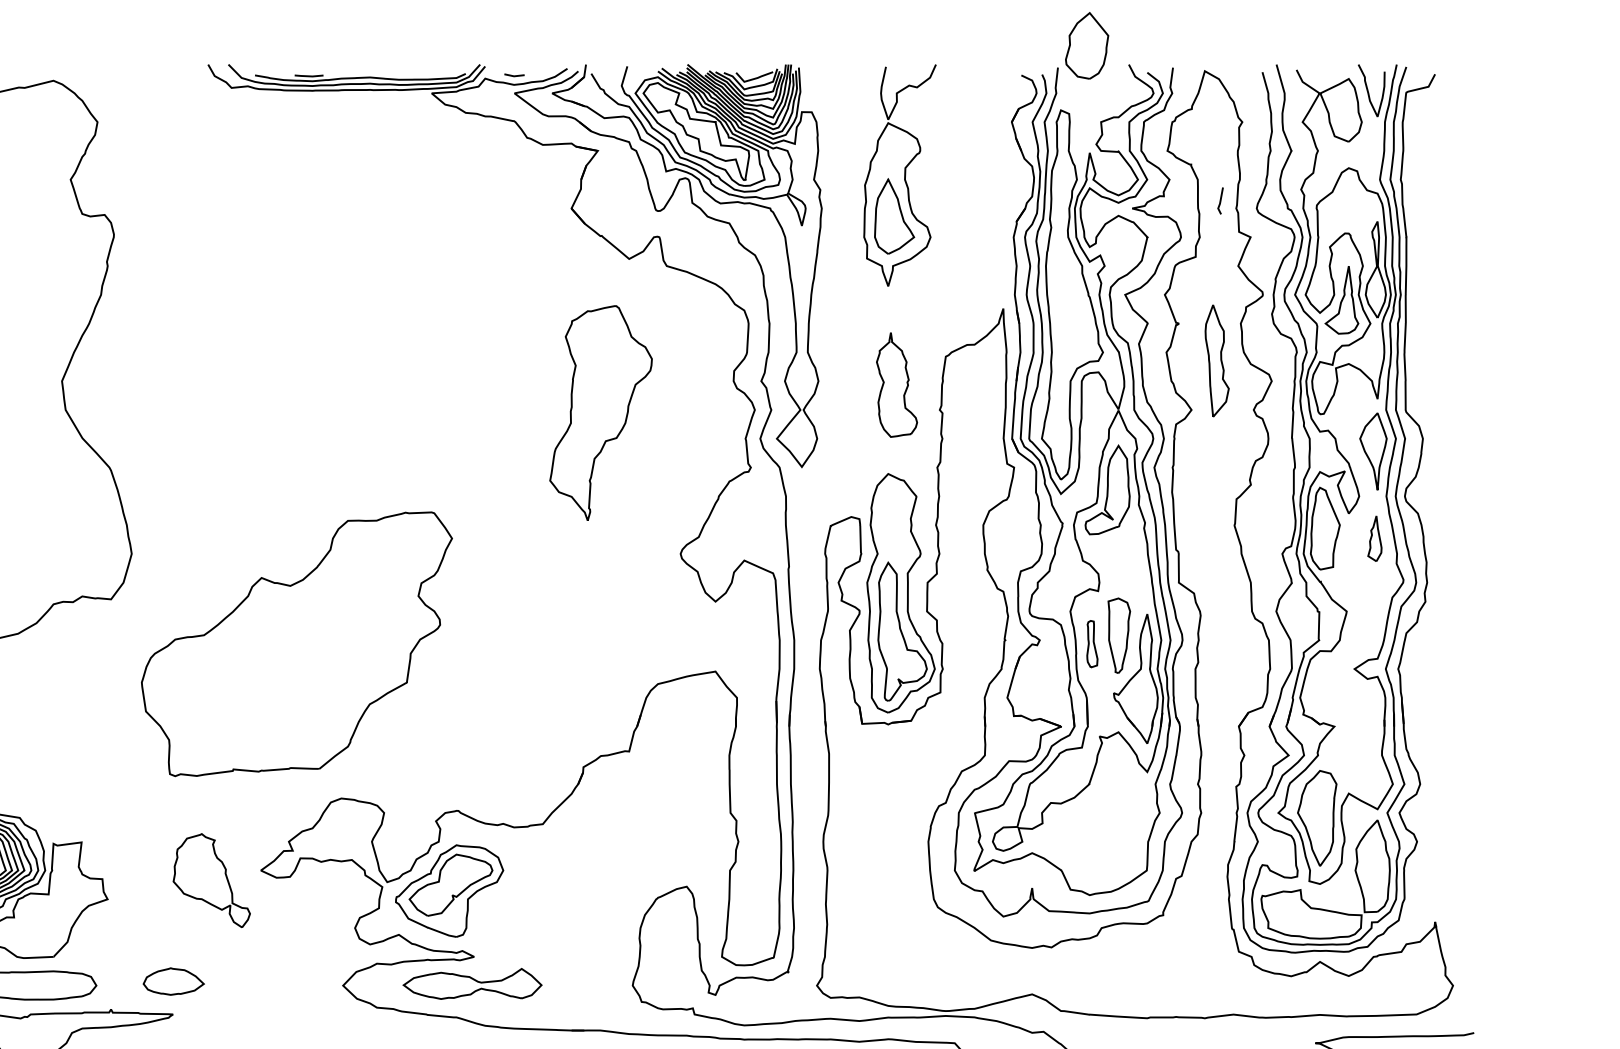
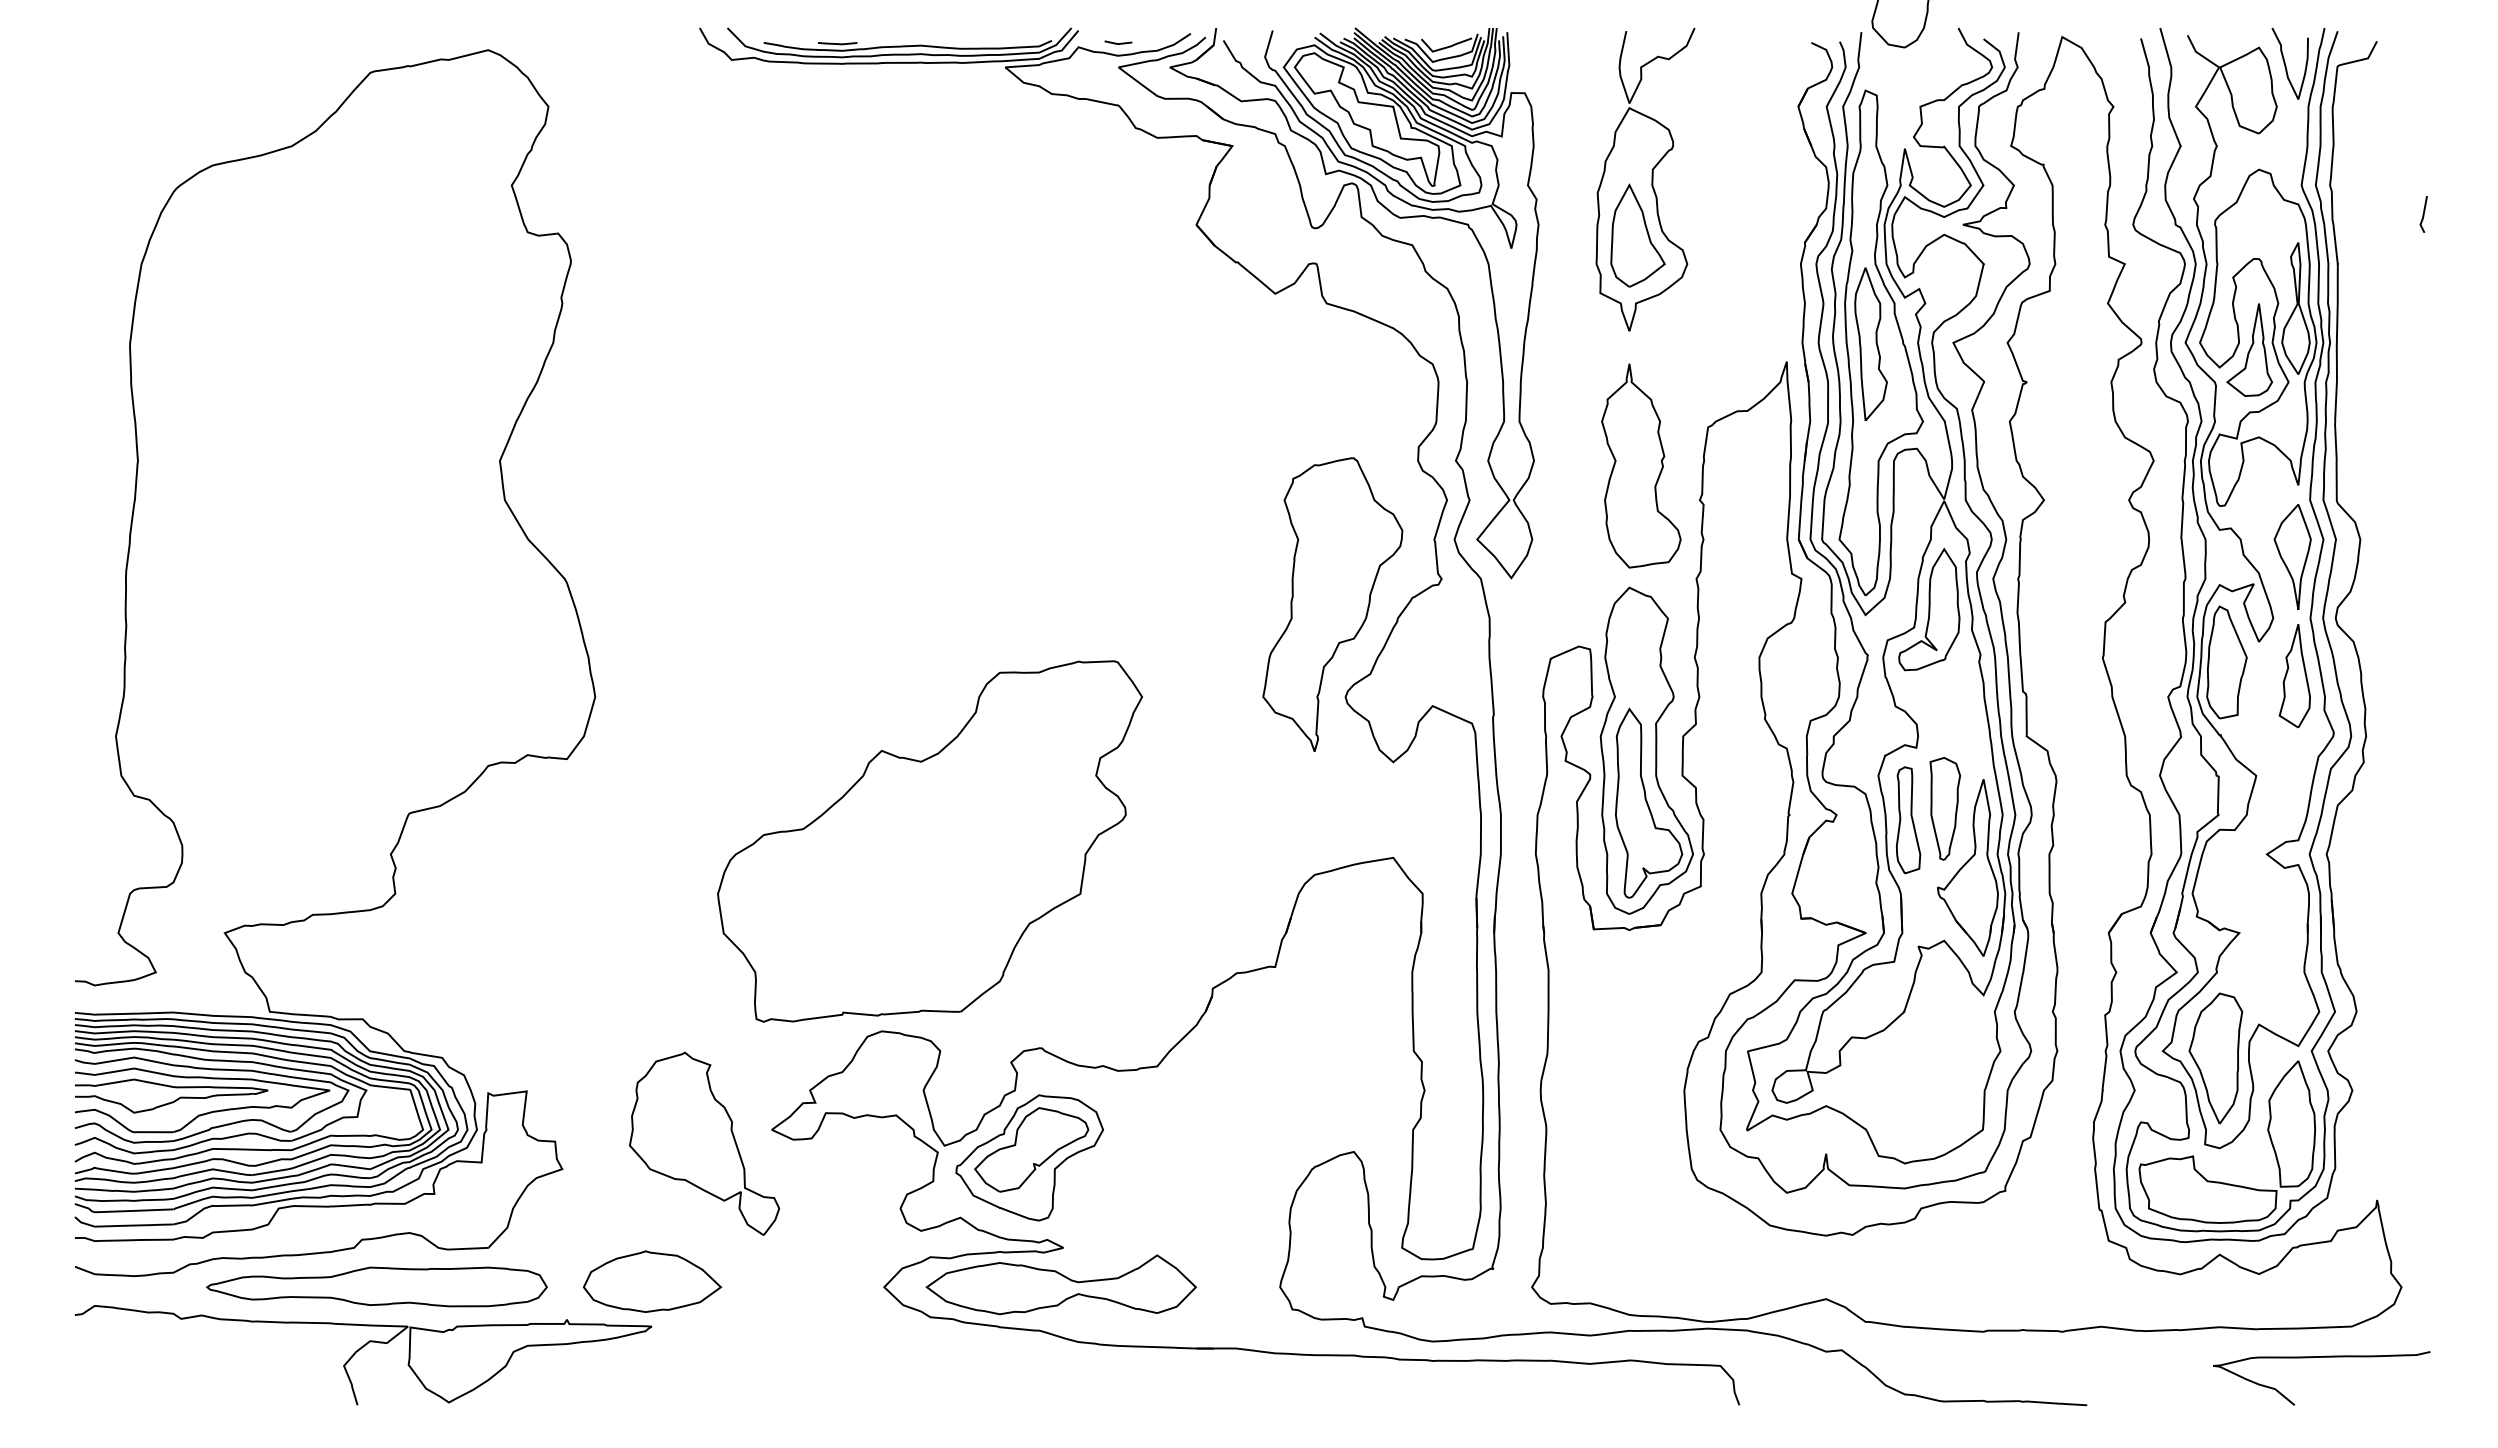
line: (1220, 200) -> (2423, 214), moved
part: (1216, 361) -> (1870, 344), moved
part: (897, 384) -> (1641, 465), size x1.43
part: (600, 413) -> (1332, 604), moved
part: (1374, 538) -> (2294, 676), size x1.67
part: (296, 644) -> (929, 841), moved
part: (1092, 644) -> (1908, 820), size x1.67
part: (211, 880) -> (704, 1143), size x1.43
part: (173, 981) -> (652, 1281), size x1.67
part: (472, 983) -> (1060, 1284), size x1.43

